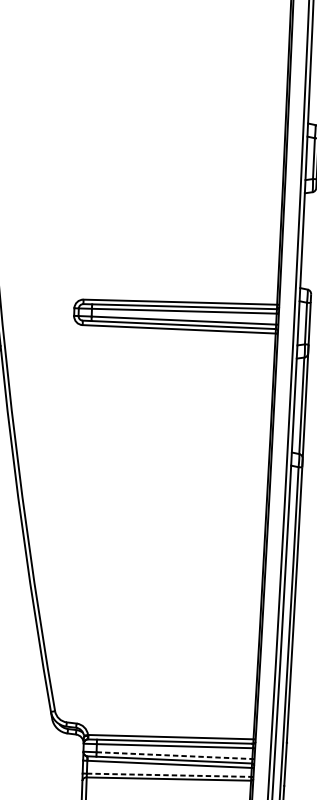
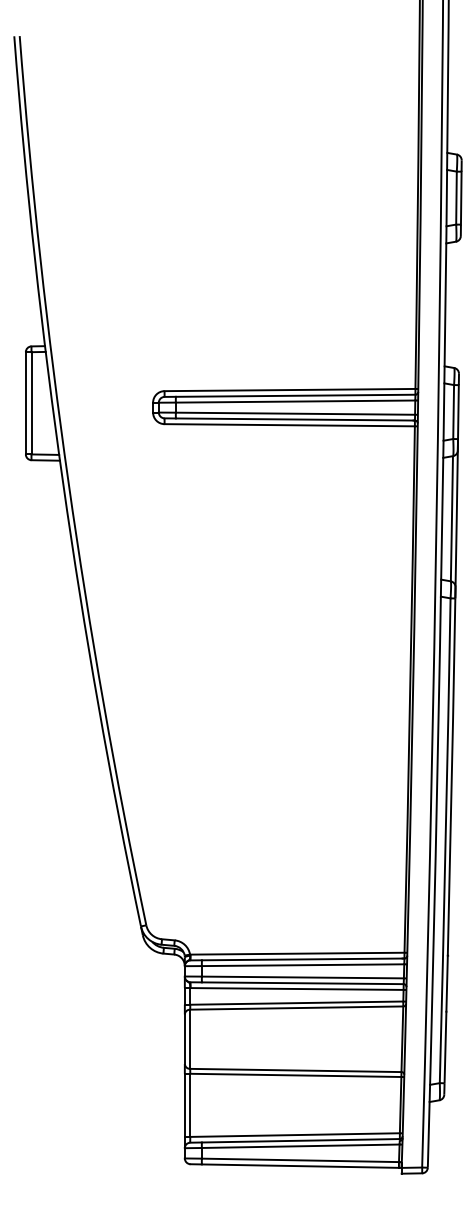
line: (174, 755) -> (303, 977), dashed -> solid
line: (168, 775) -> (296, 1003), dashed -> solid

